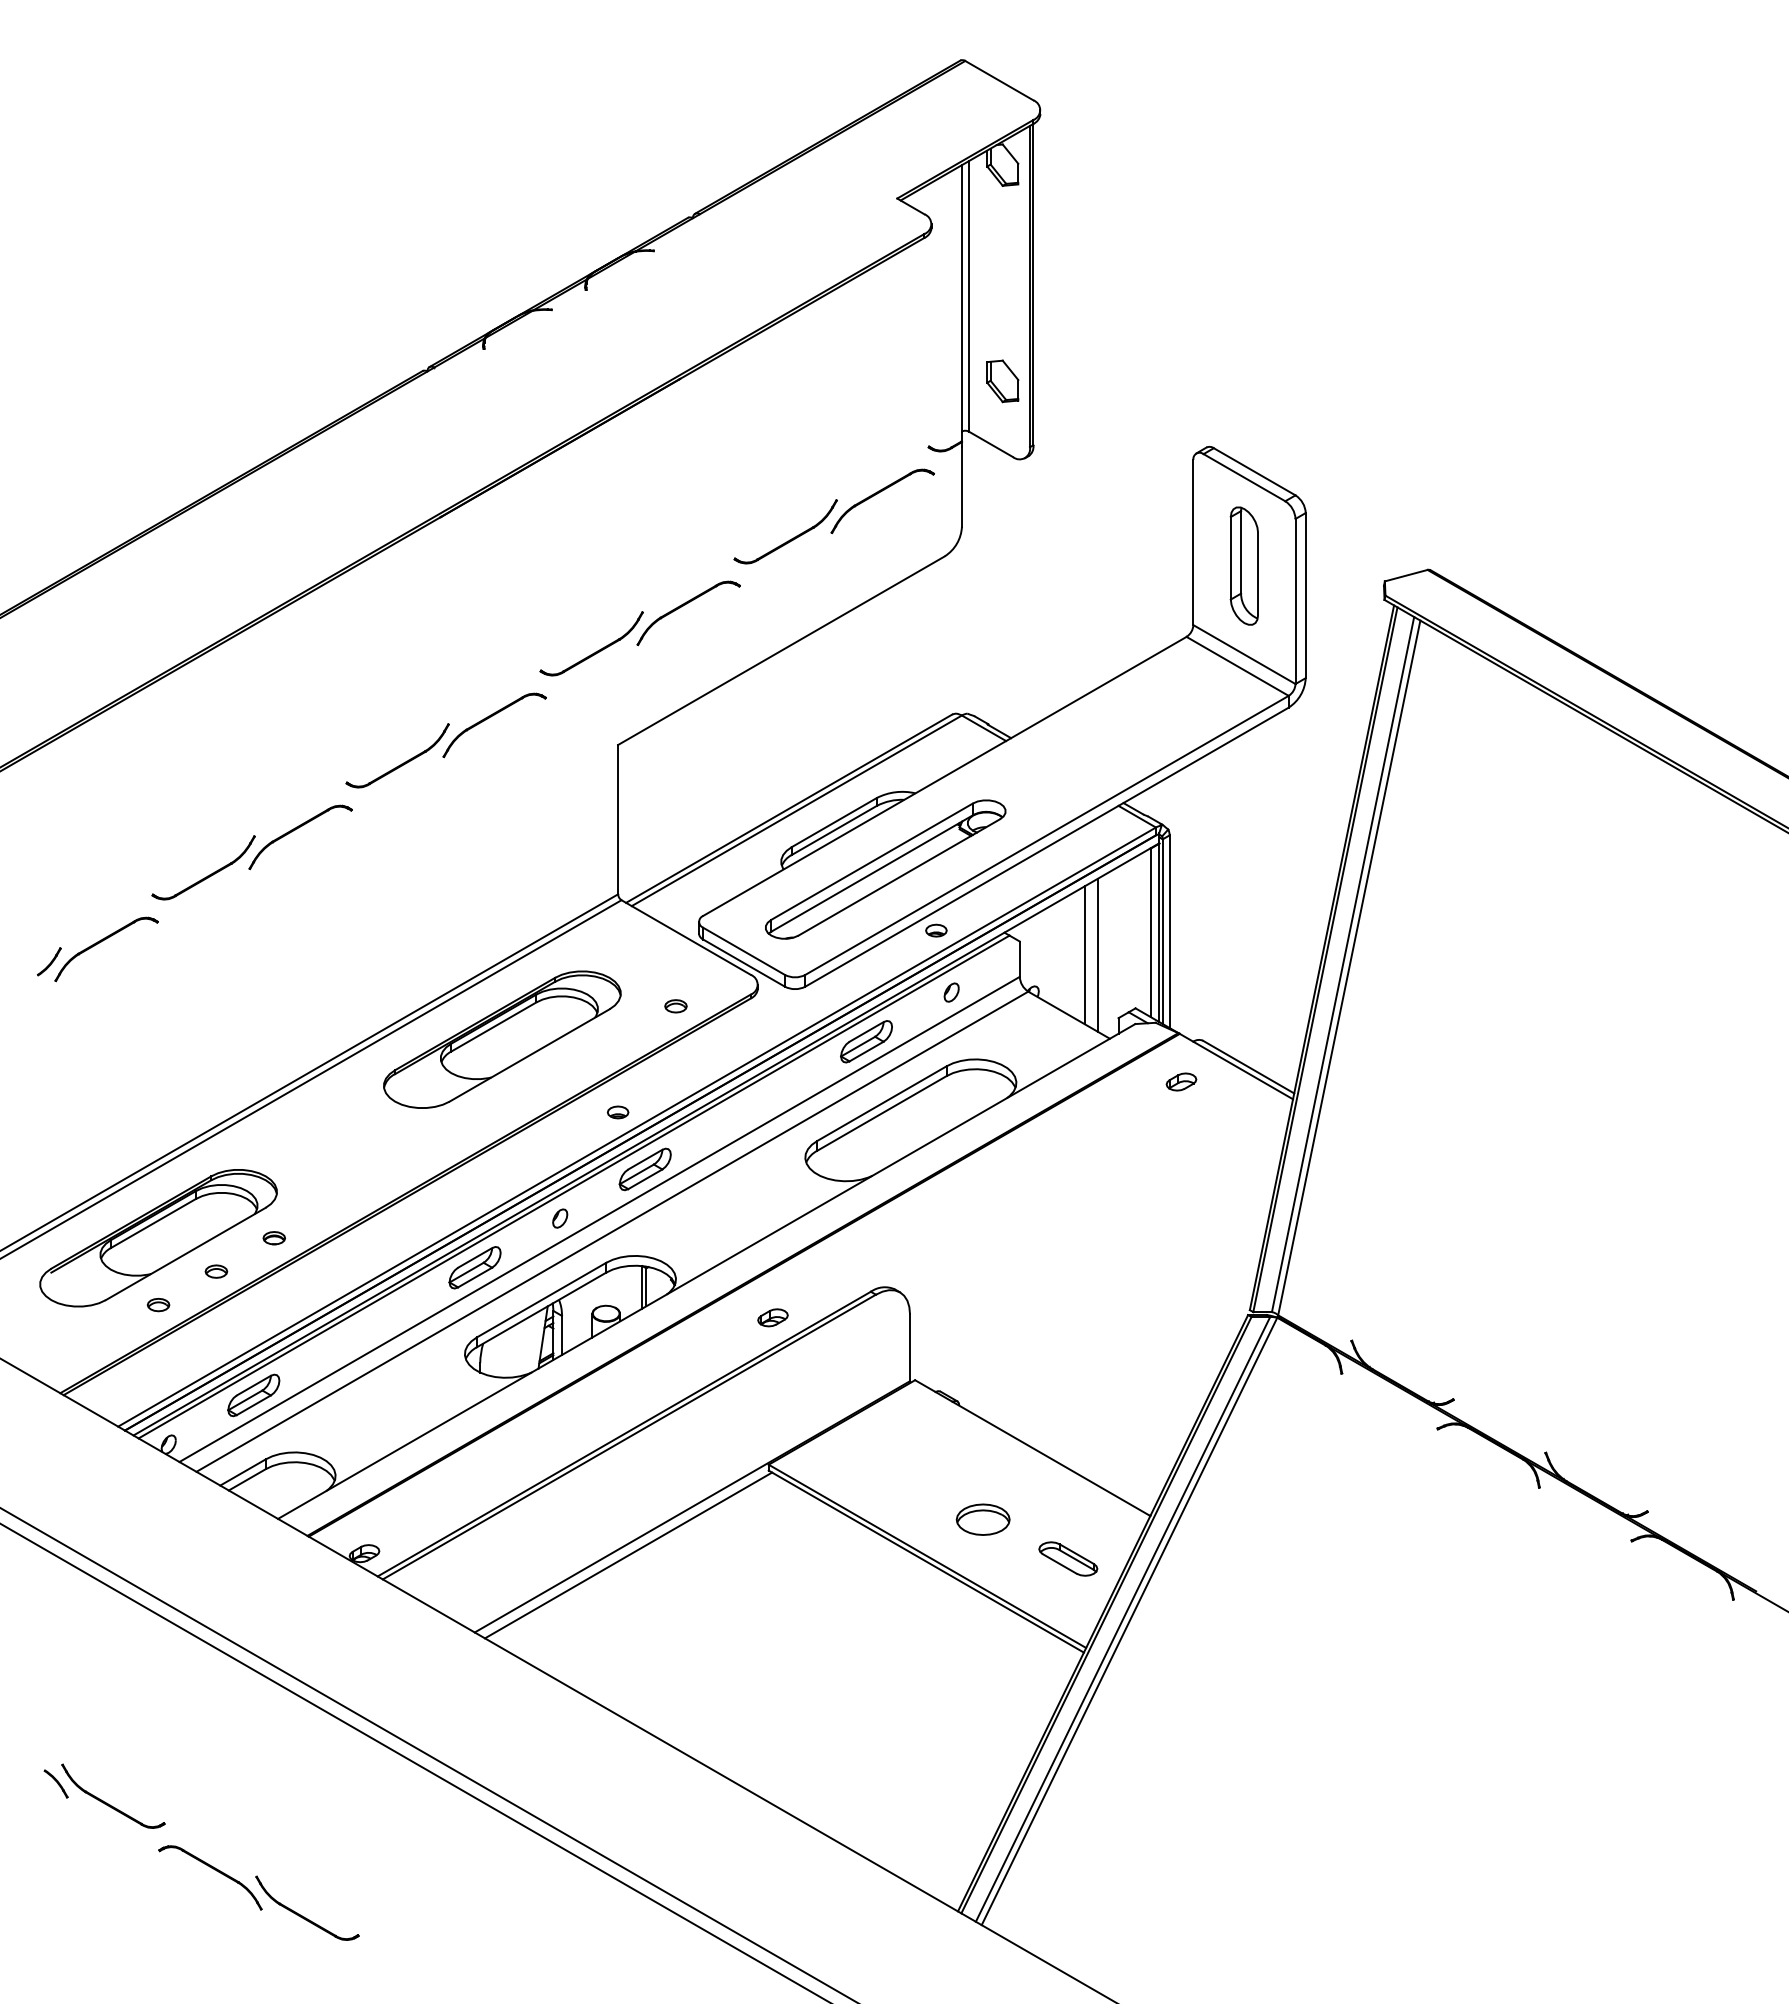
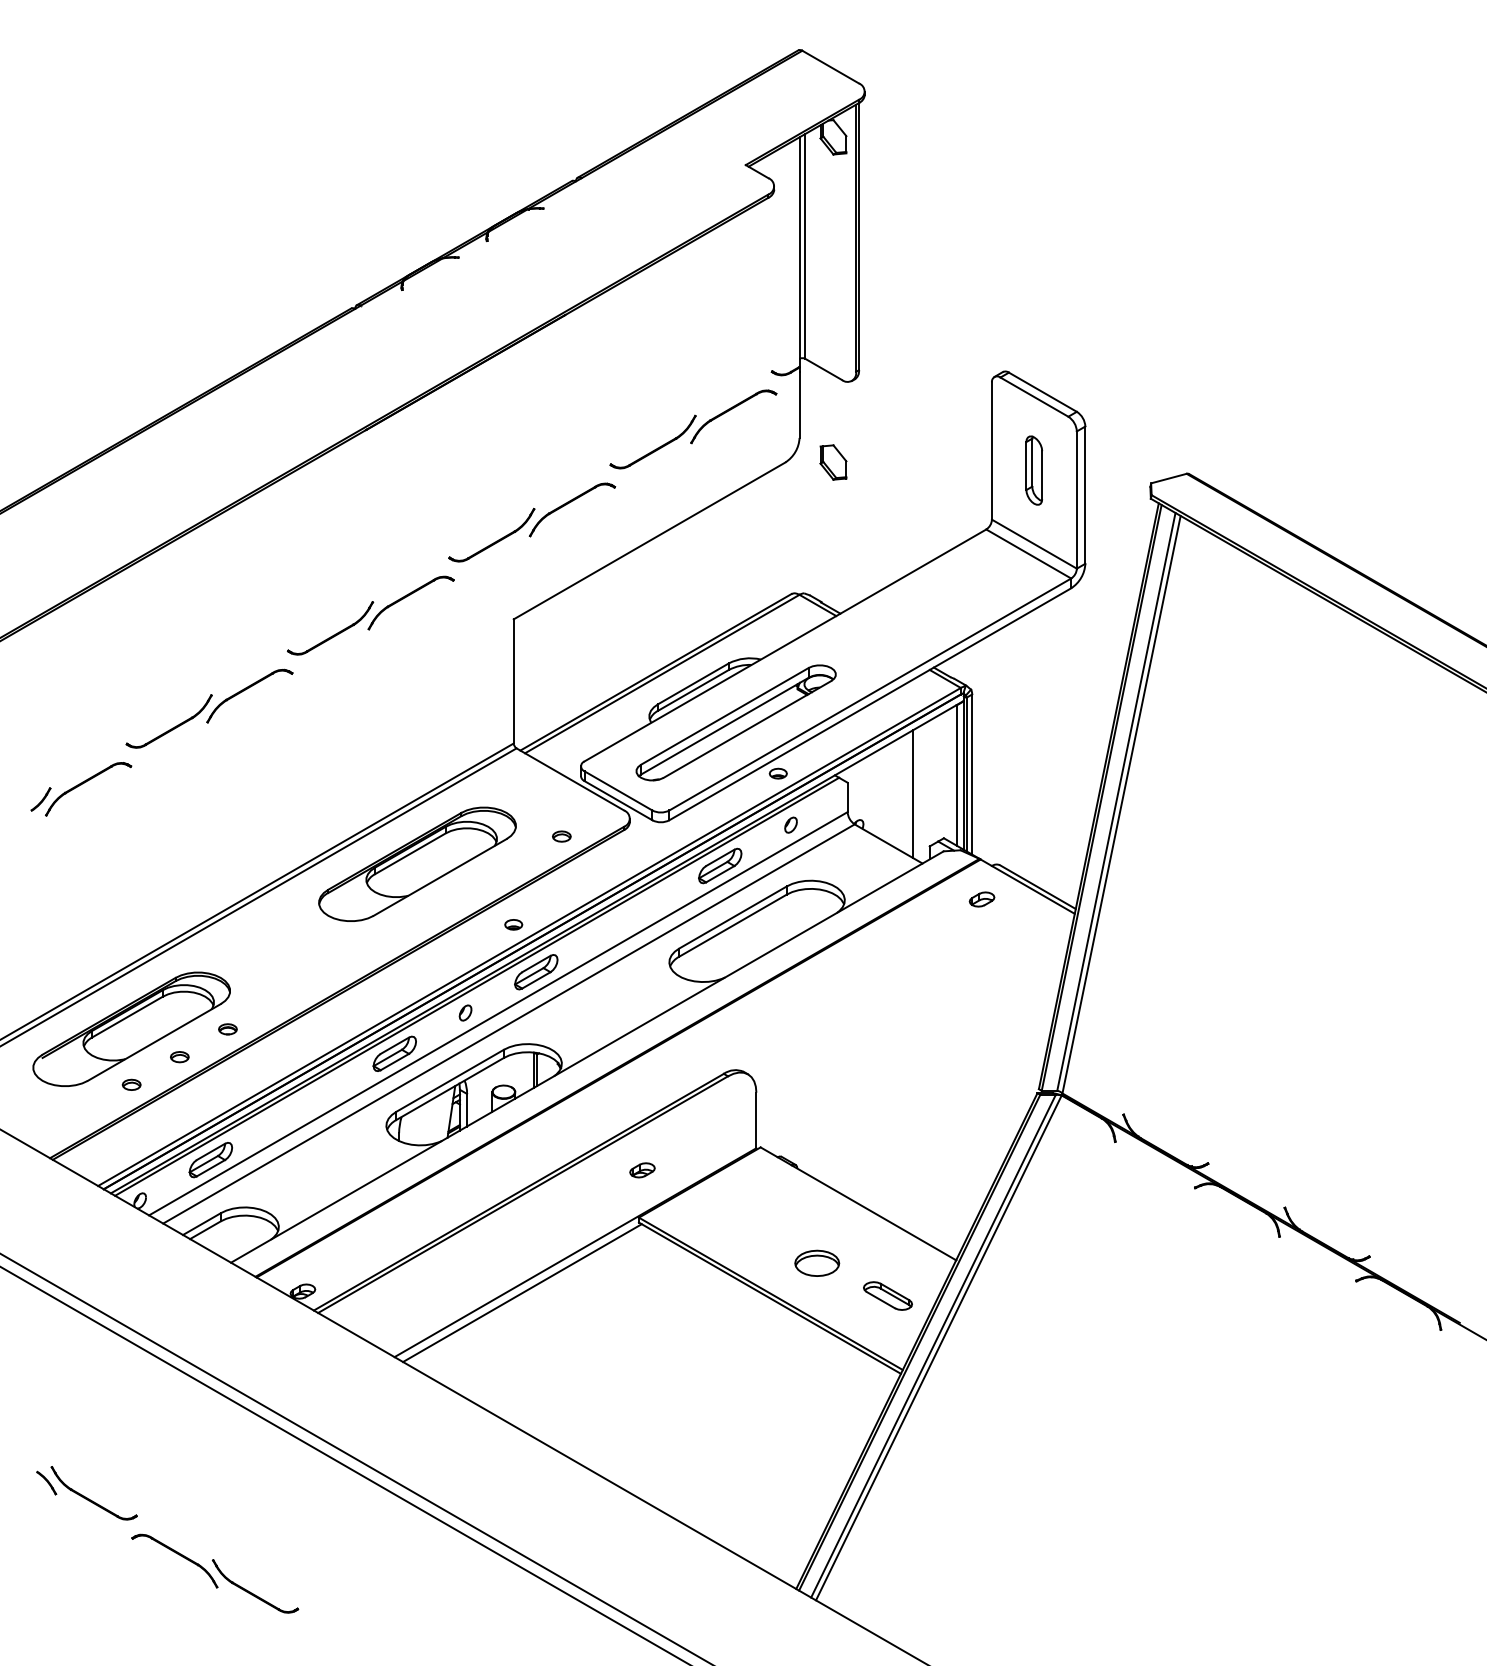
part: (1002, 381) -> (833, 462), moved
part: (1243, 565) -> (1033, 470), size x0.7
line: (1084, 955) -> (901, 794), removed
part: (772, 1317) -> (642, 1170), moved

